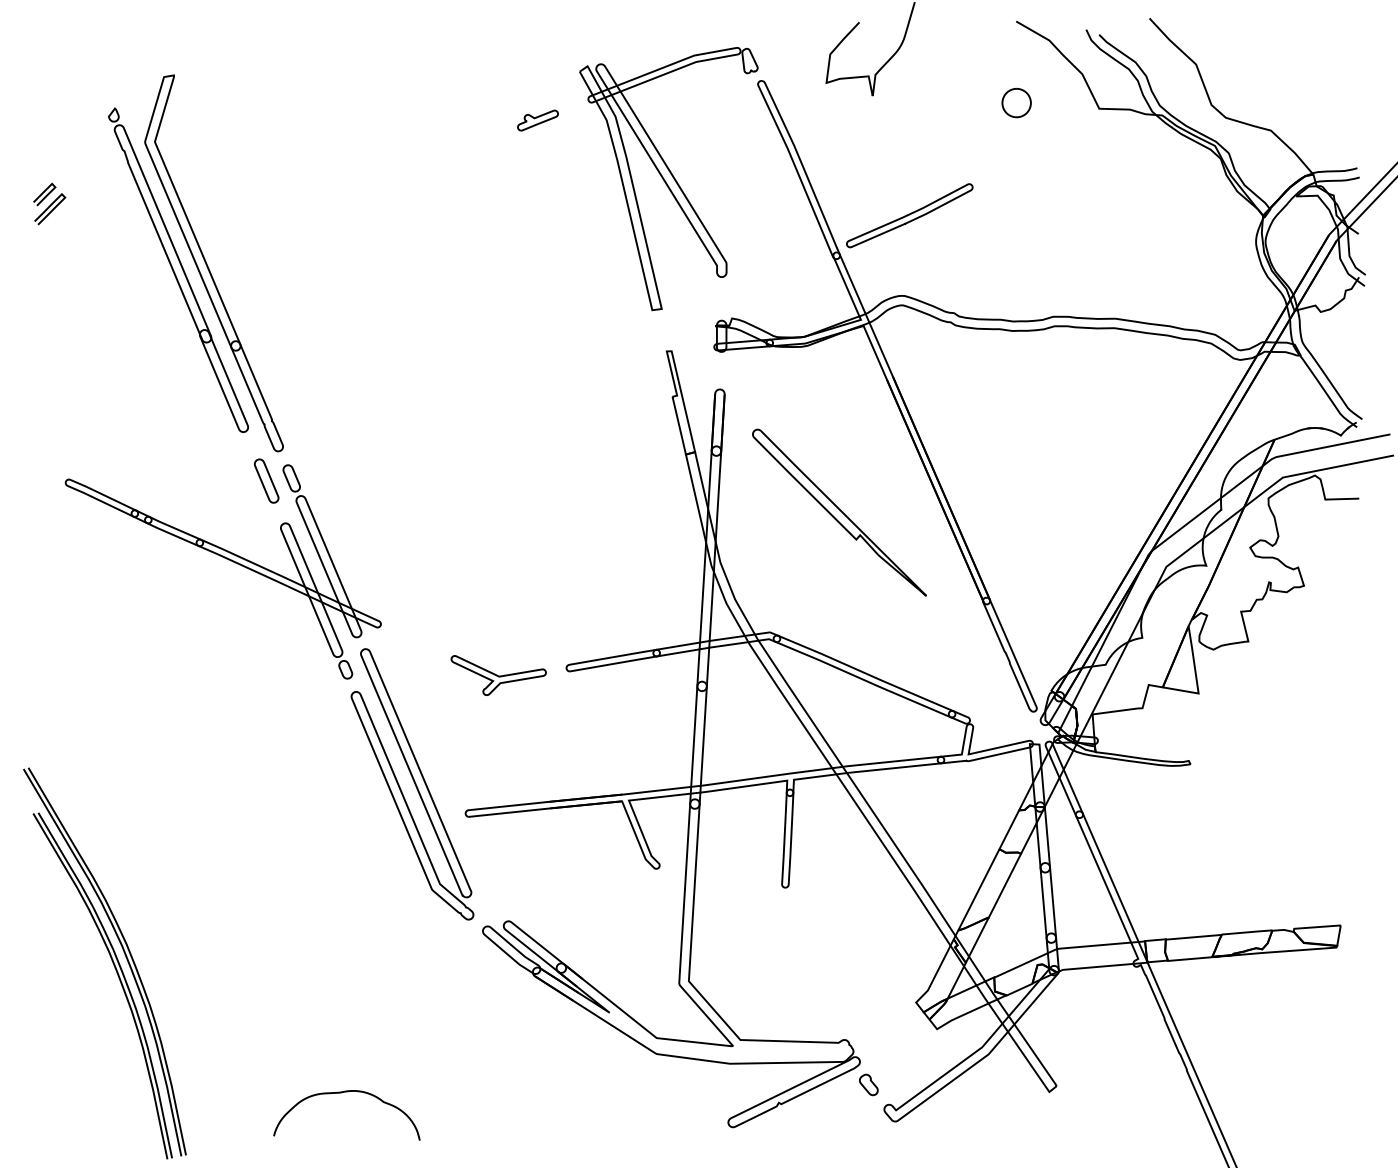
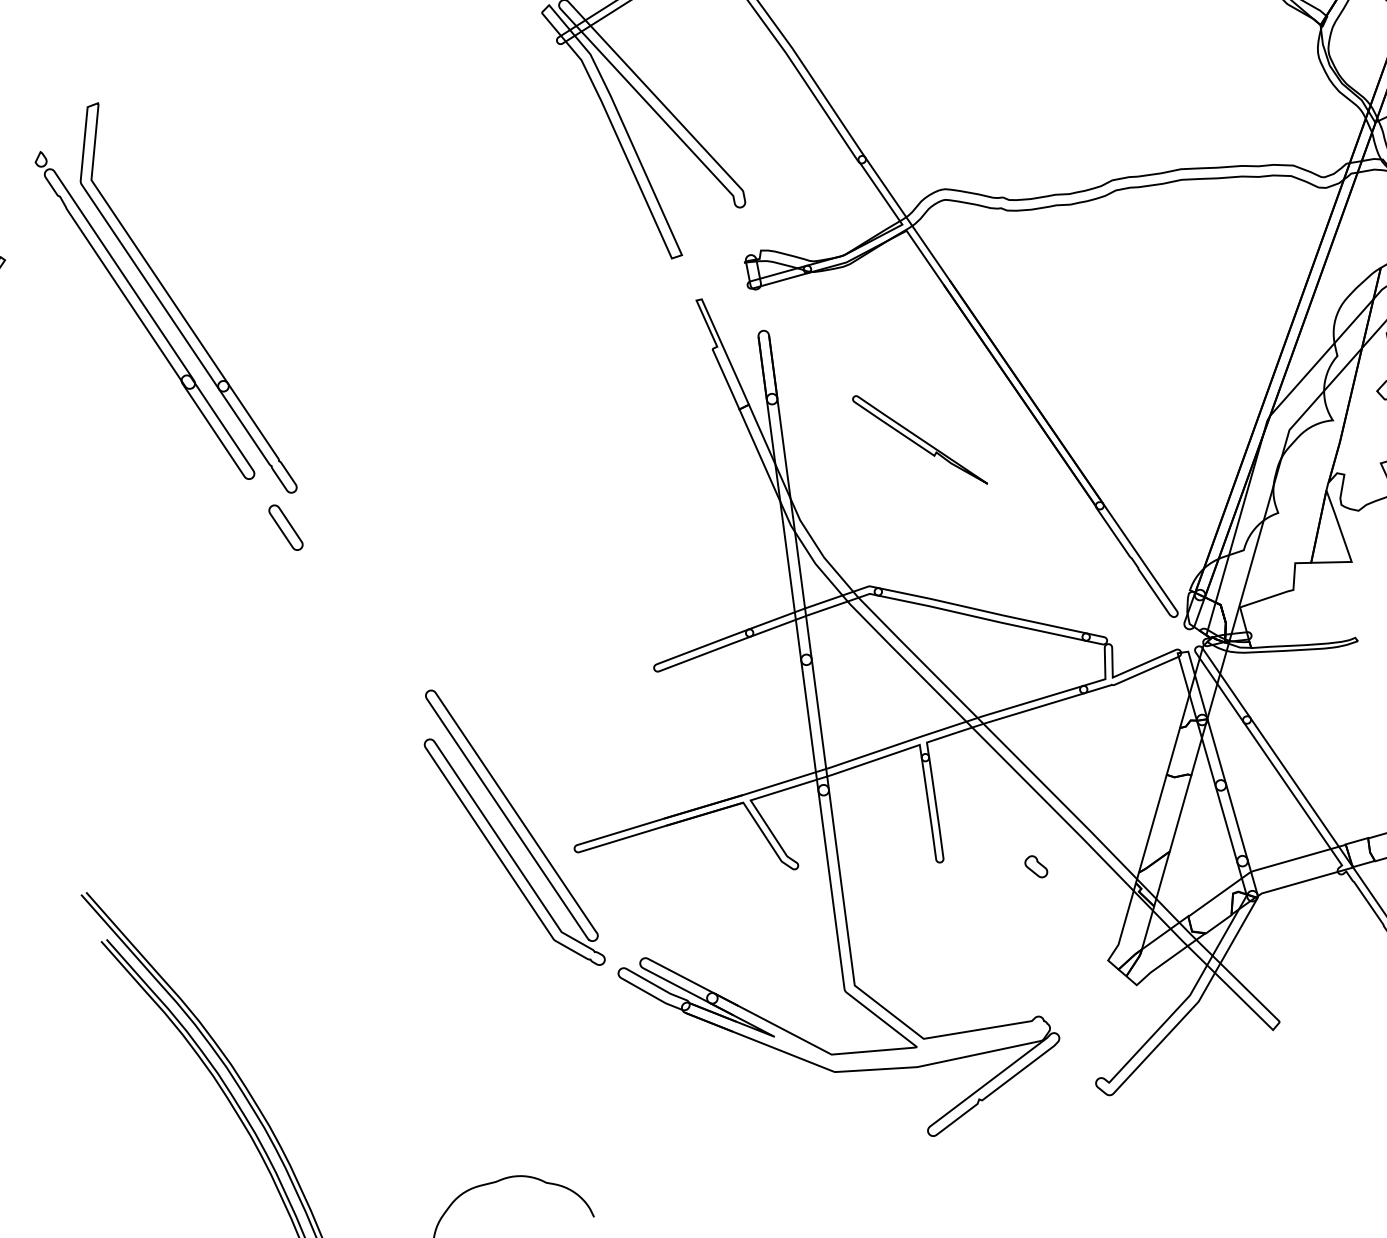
part: (537, 120) -> (505, 75), removed
part: (909, 215) -> (933, 100), removed
part: (839, 512) -> (919, 440), size x0.6
part: (228, 560) -> (261, 622), removed
part: (498, 675) -> (581, 691), removed
part: (868, 1084) -> (1035, 866), moved

